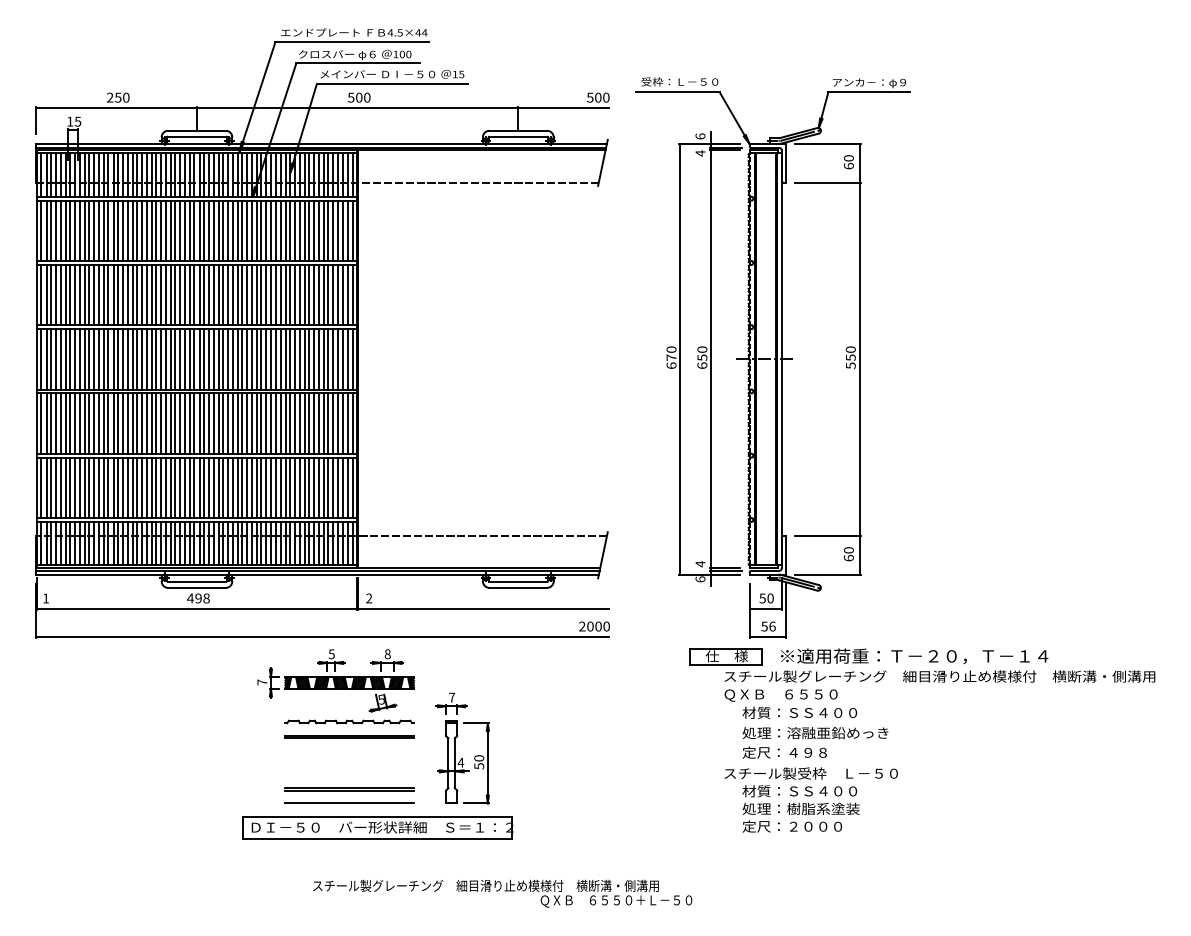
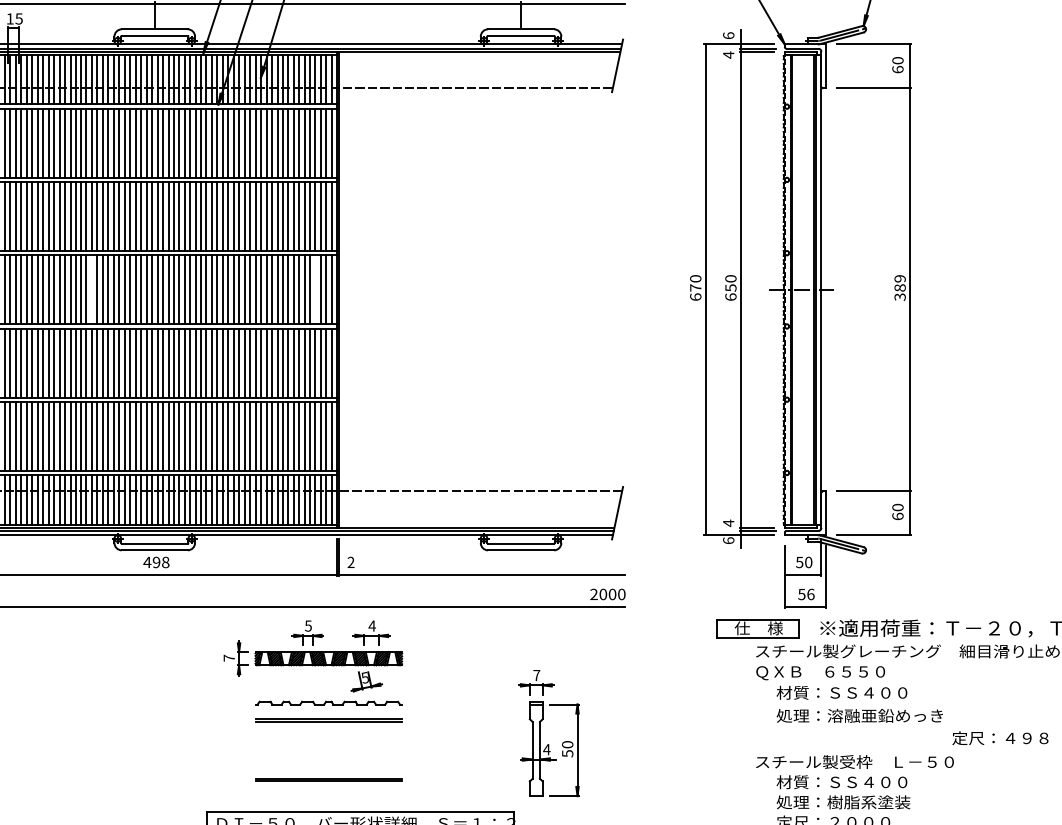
text: (850, 357) -> (899, 287), 550 -> 389
line: (142, 359) -> (92, 290), removed
line: (337, 359) -> (314, 290), removed
text: (387, 654) -> (371, 626), 8 -> 4
part: (455, 748) -> (540, 733), moved
text: (784, 752) -> (1000, 738), moved
line: (349, 803) -> (328, 796), removed

